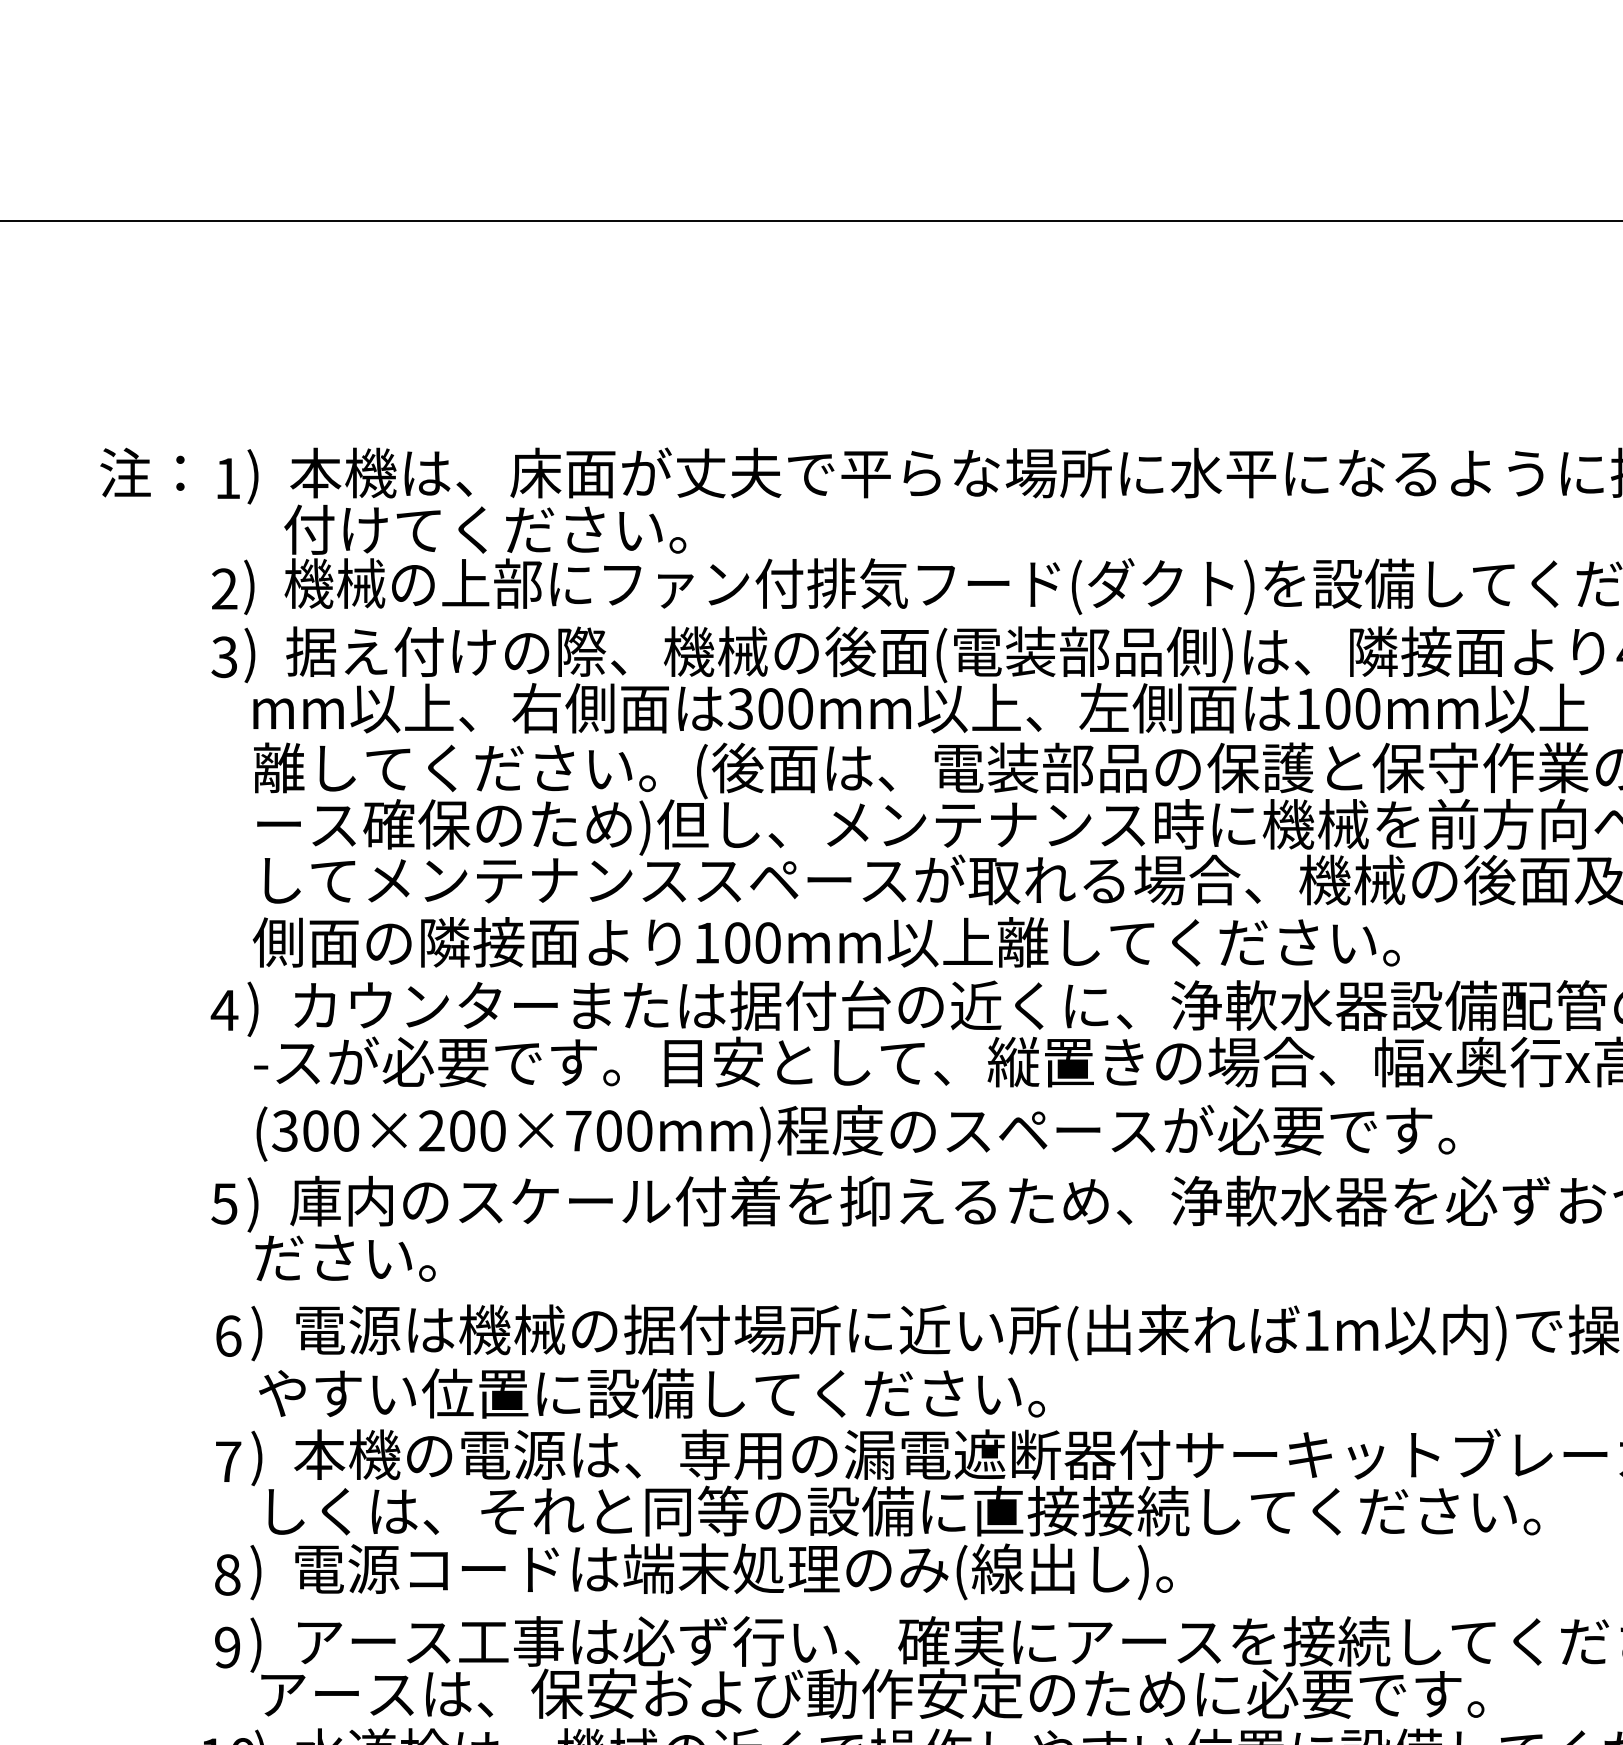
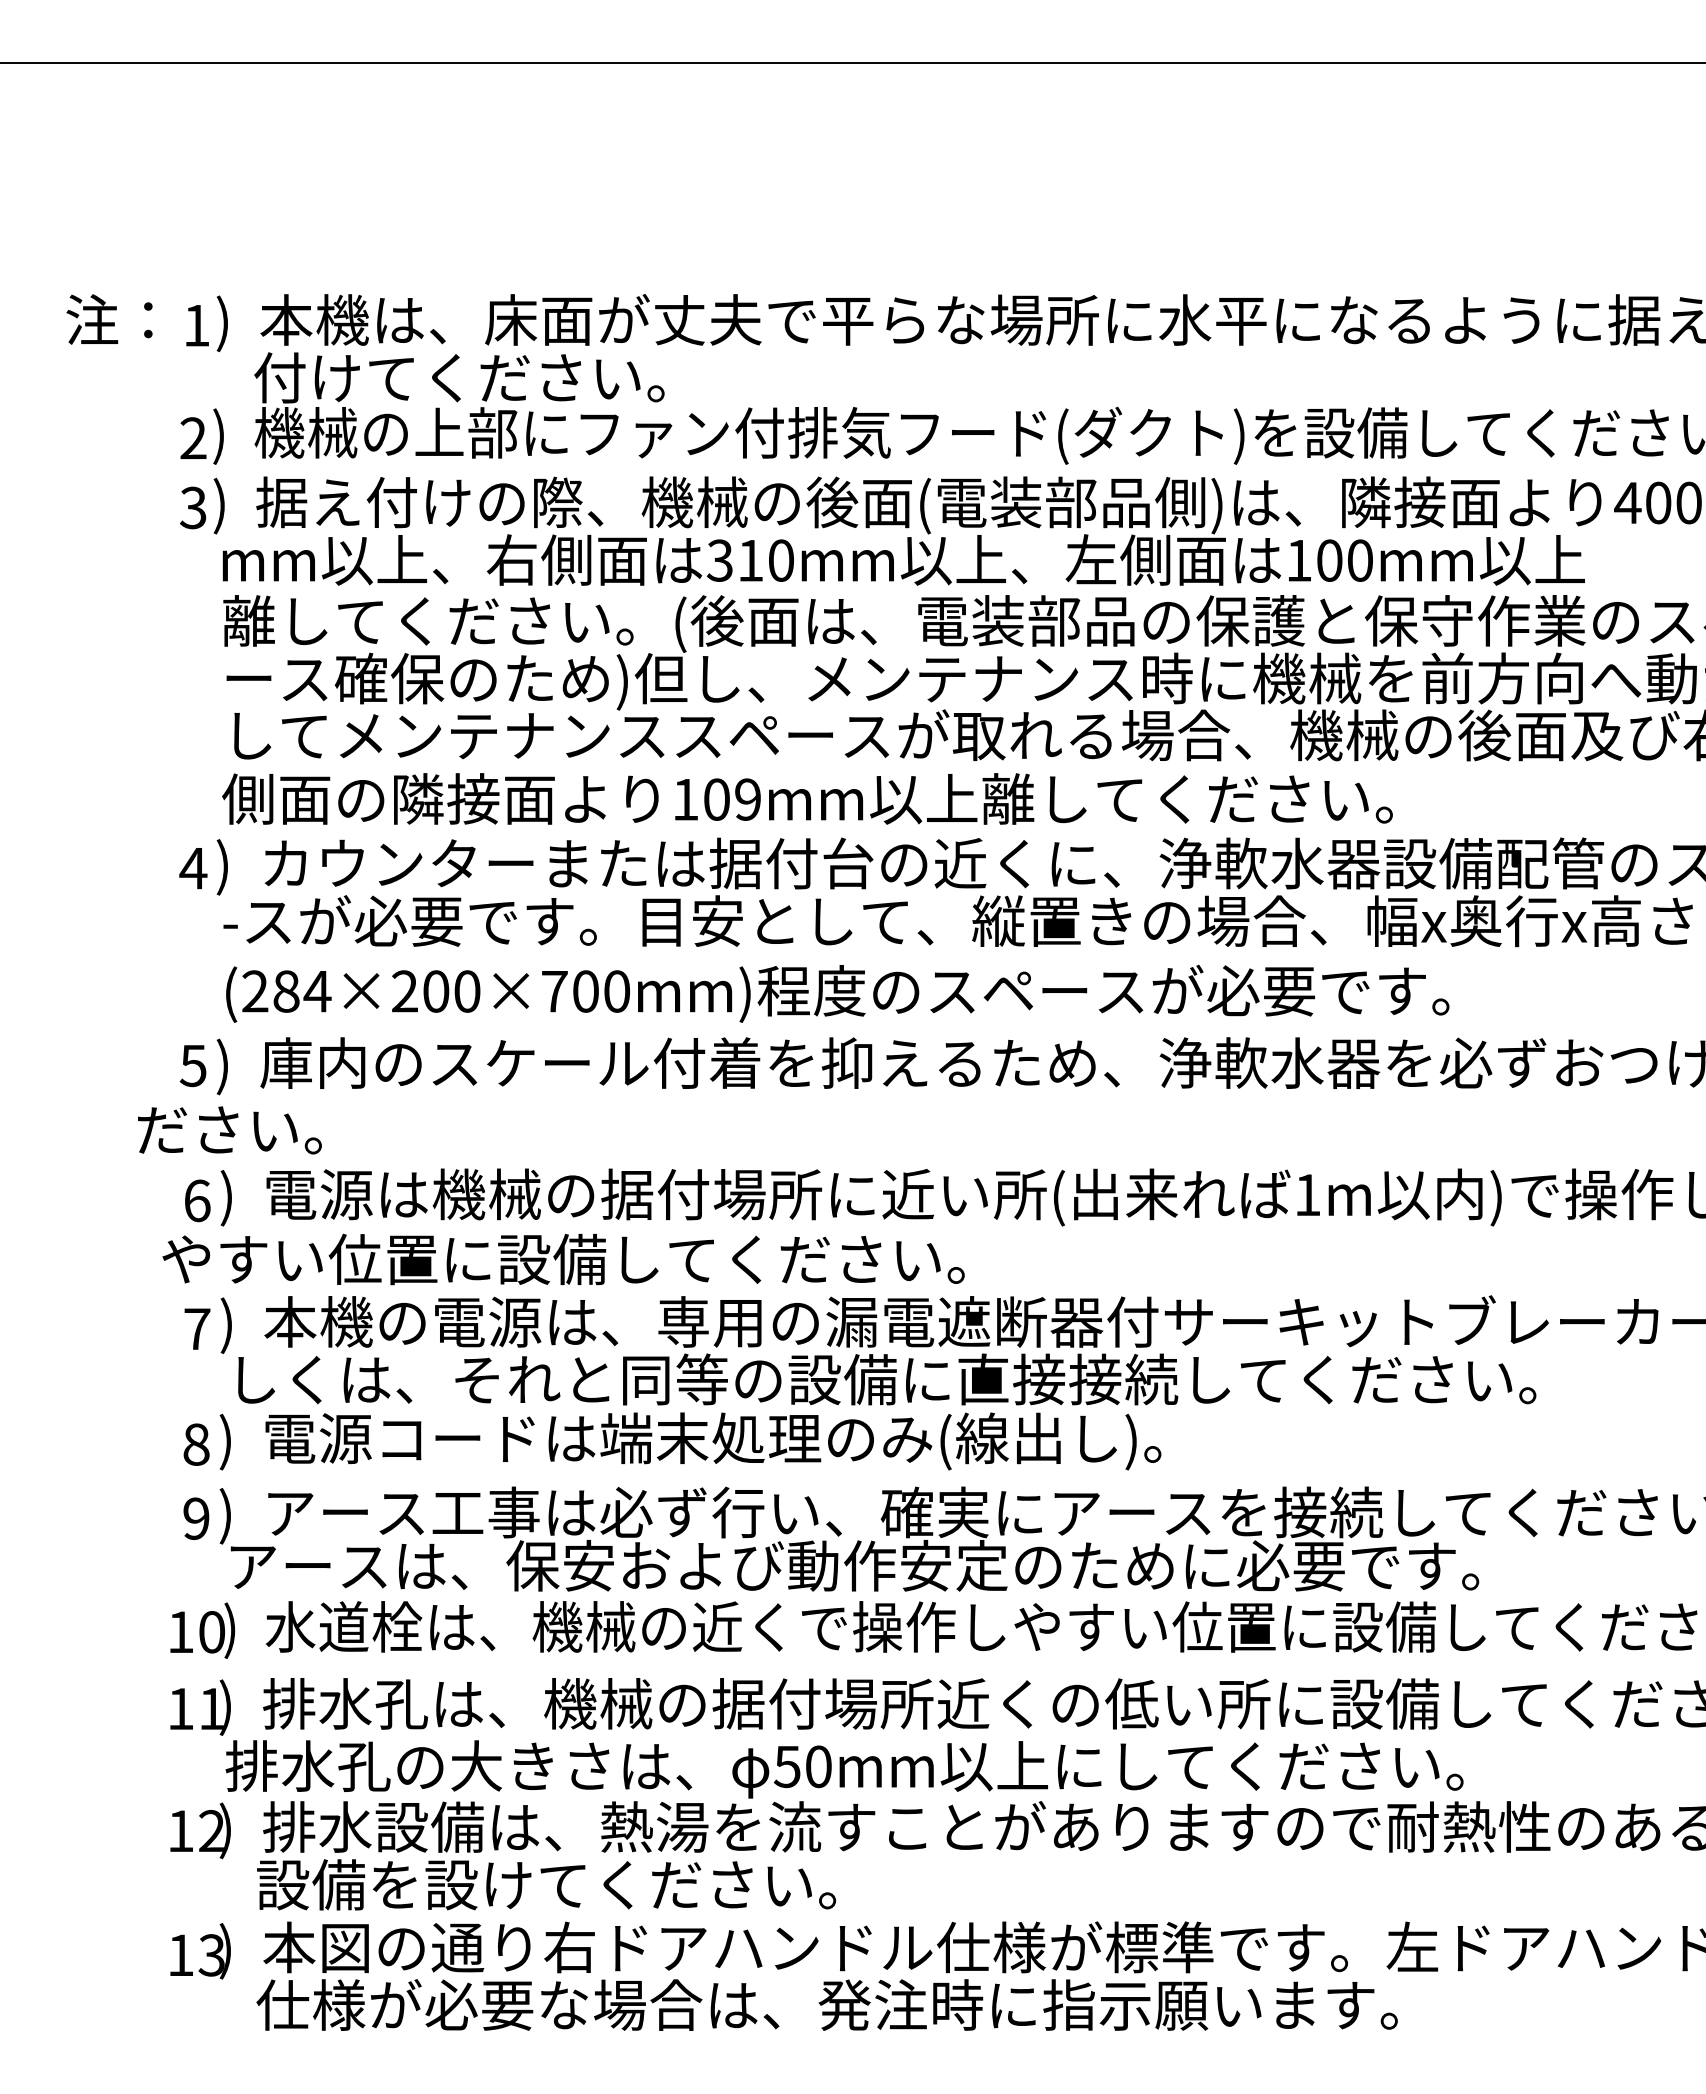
text: (770, 708) -> (750, 560), 300mm -> 310mm
text: (768, 942) -> (748, 799), 100mm -> 109mm
text: (315, 1131) -> (286, 991), (300×200×700mm) -> (284×200×700mm)
text: (345, 1258) -> (229, 1130), moved
text: (651, 1393) -> (563, 1259), moved

